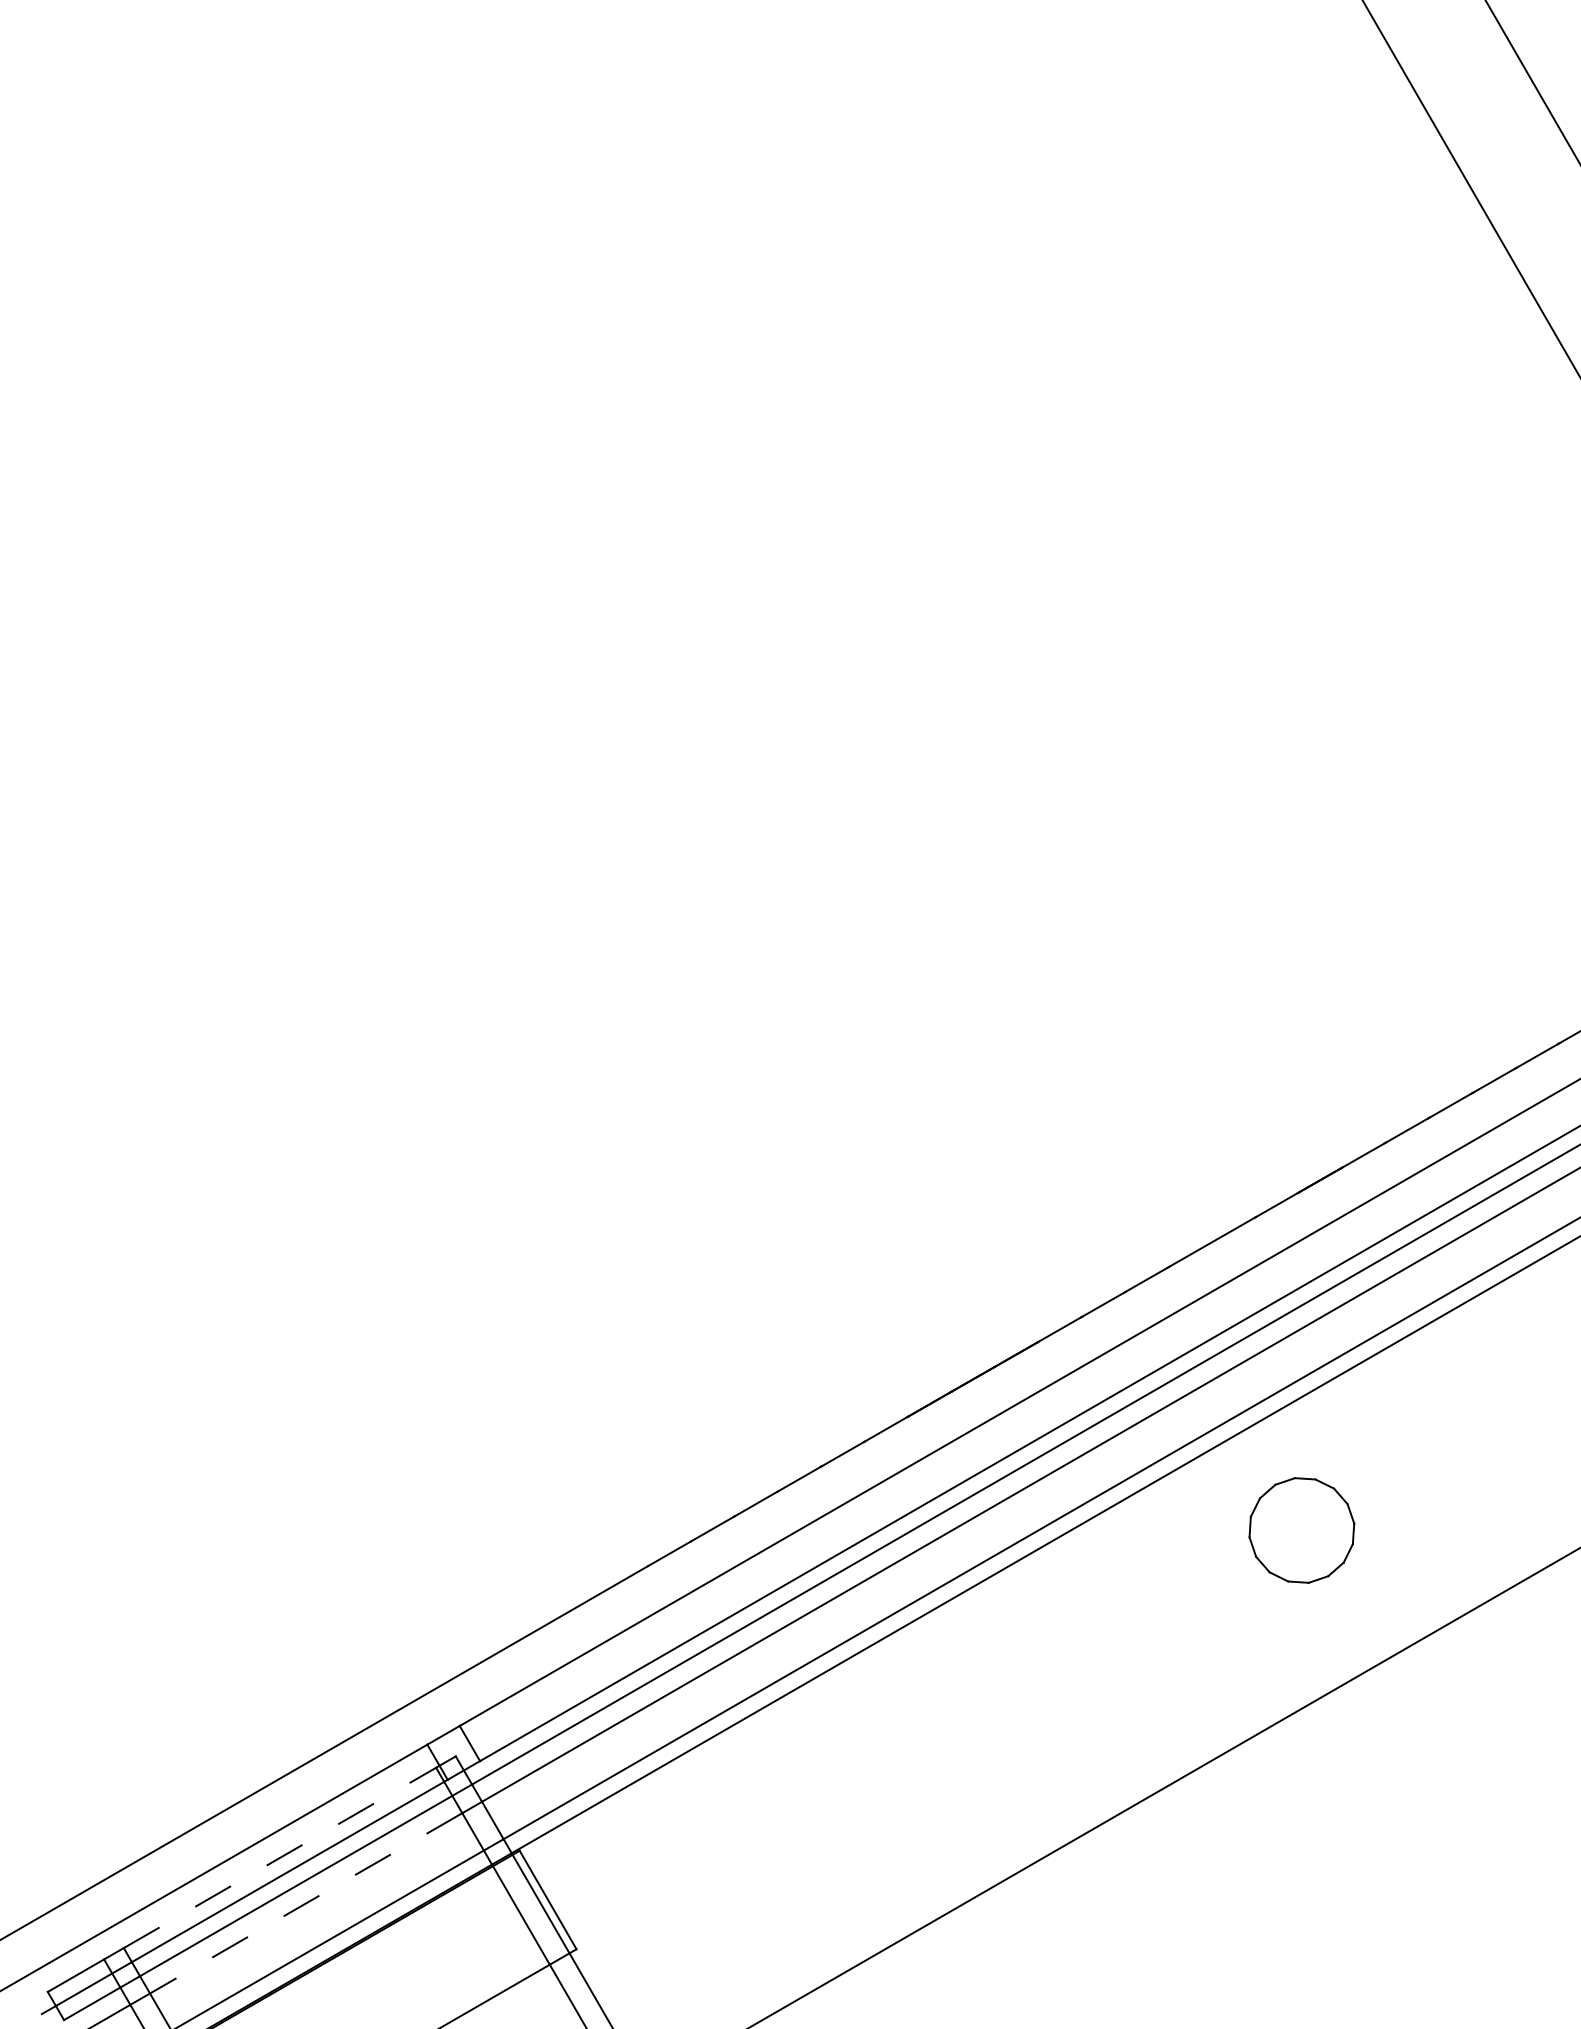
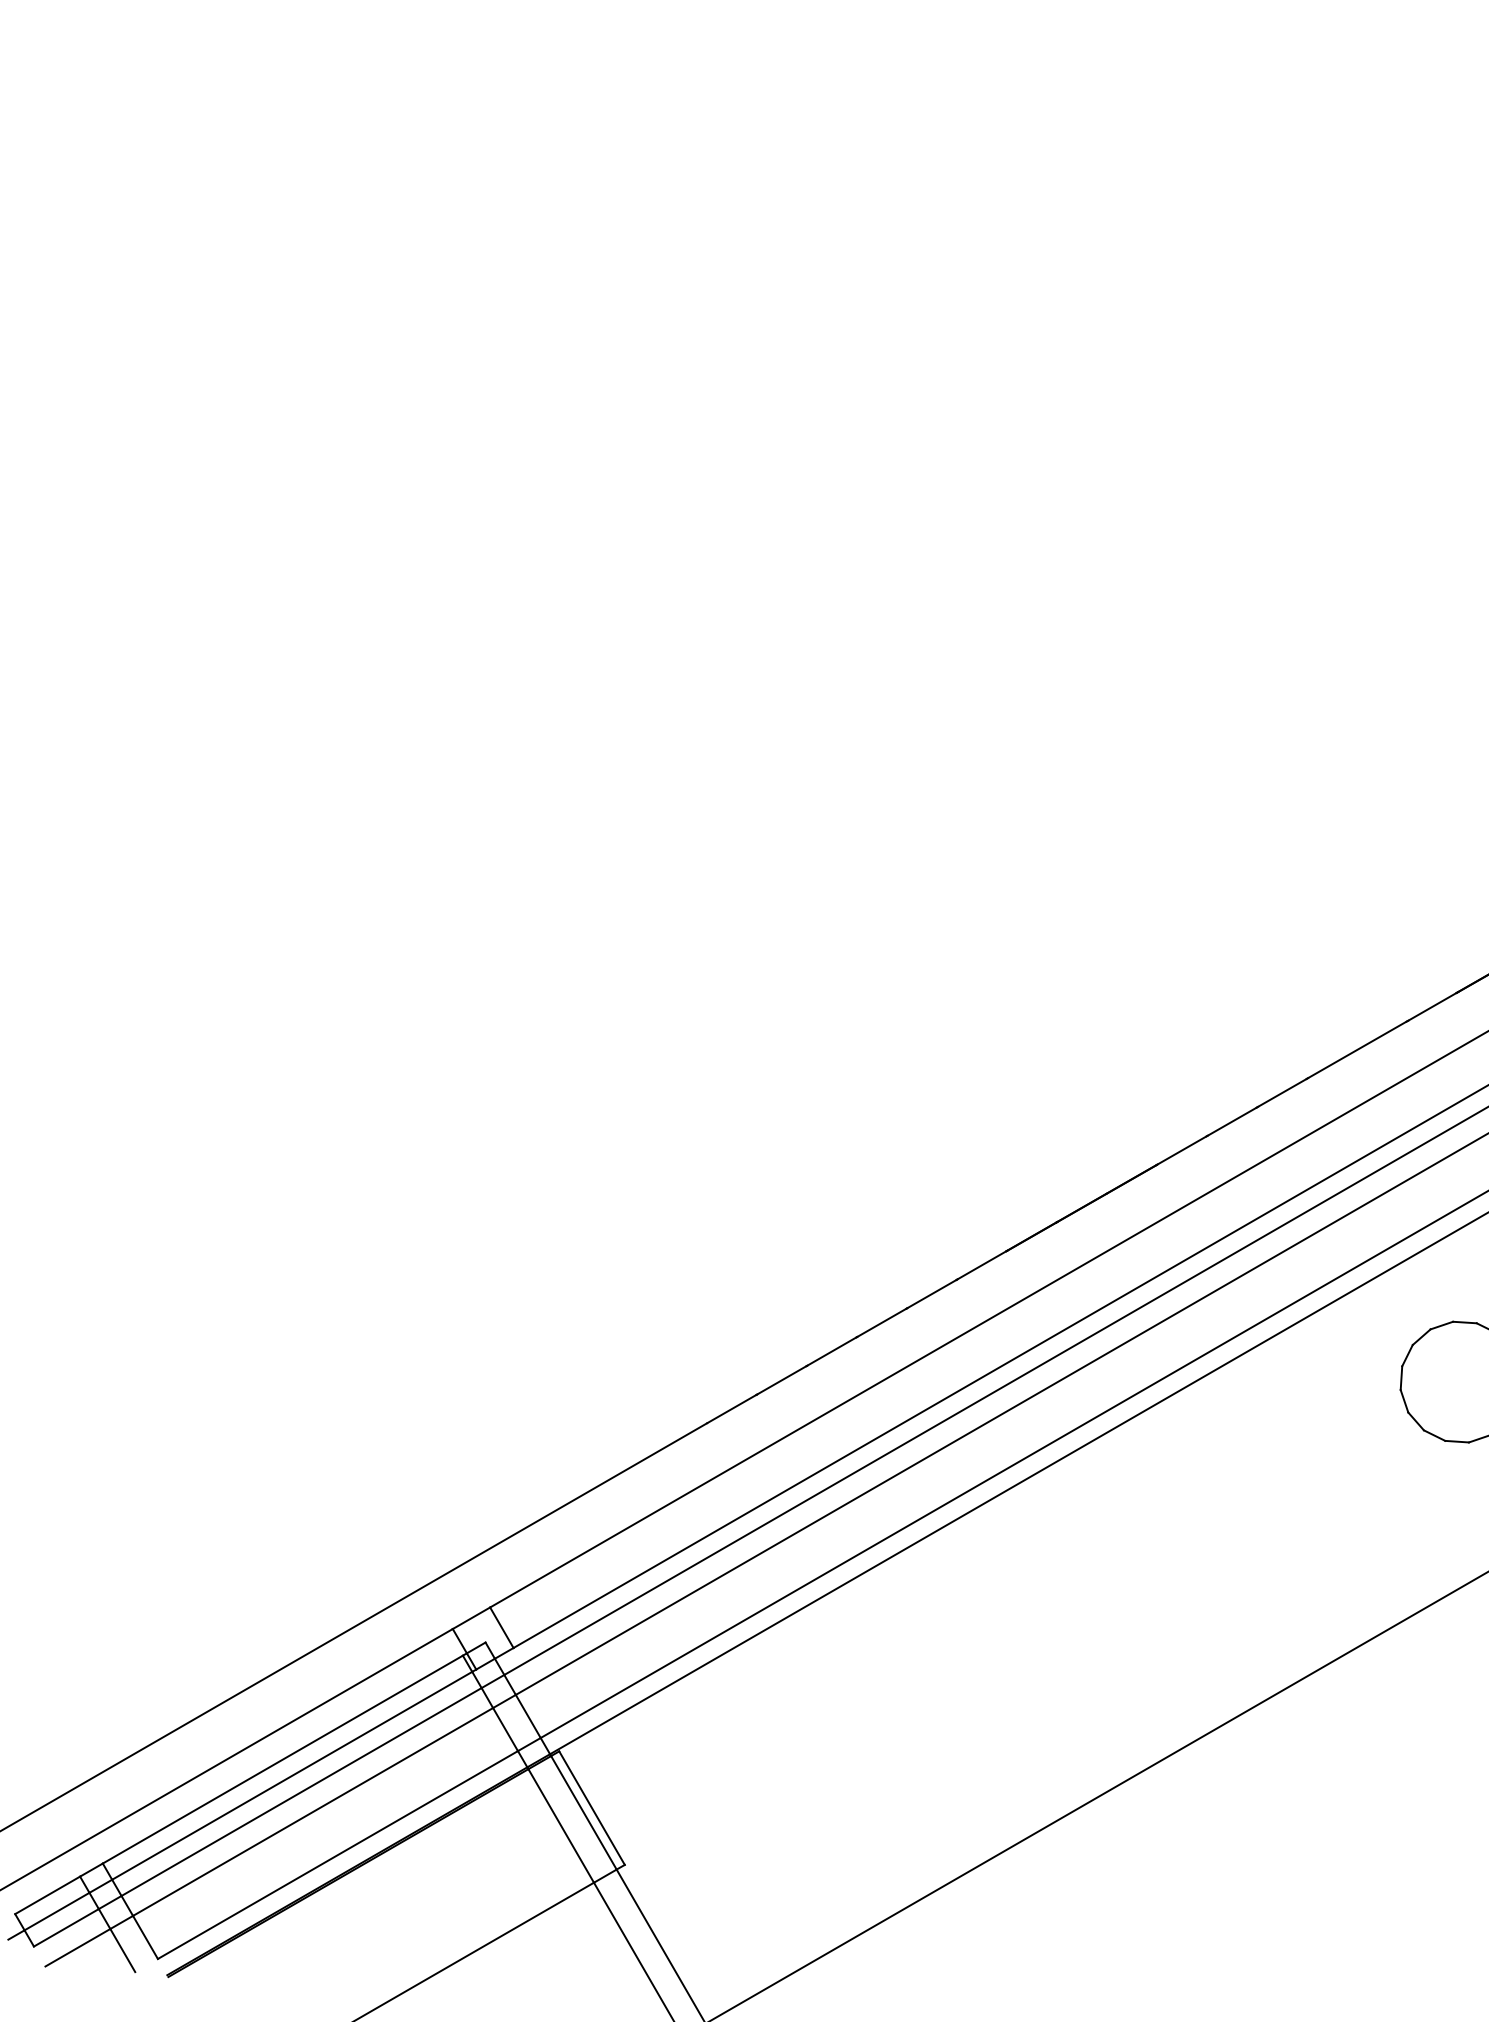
line: (280, 1857) -> (283, 1759), dashed -> solid
line: (305, 1903) -> (312, 1812), dashed -> solid

